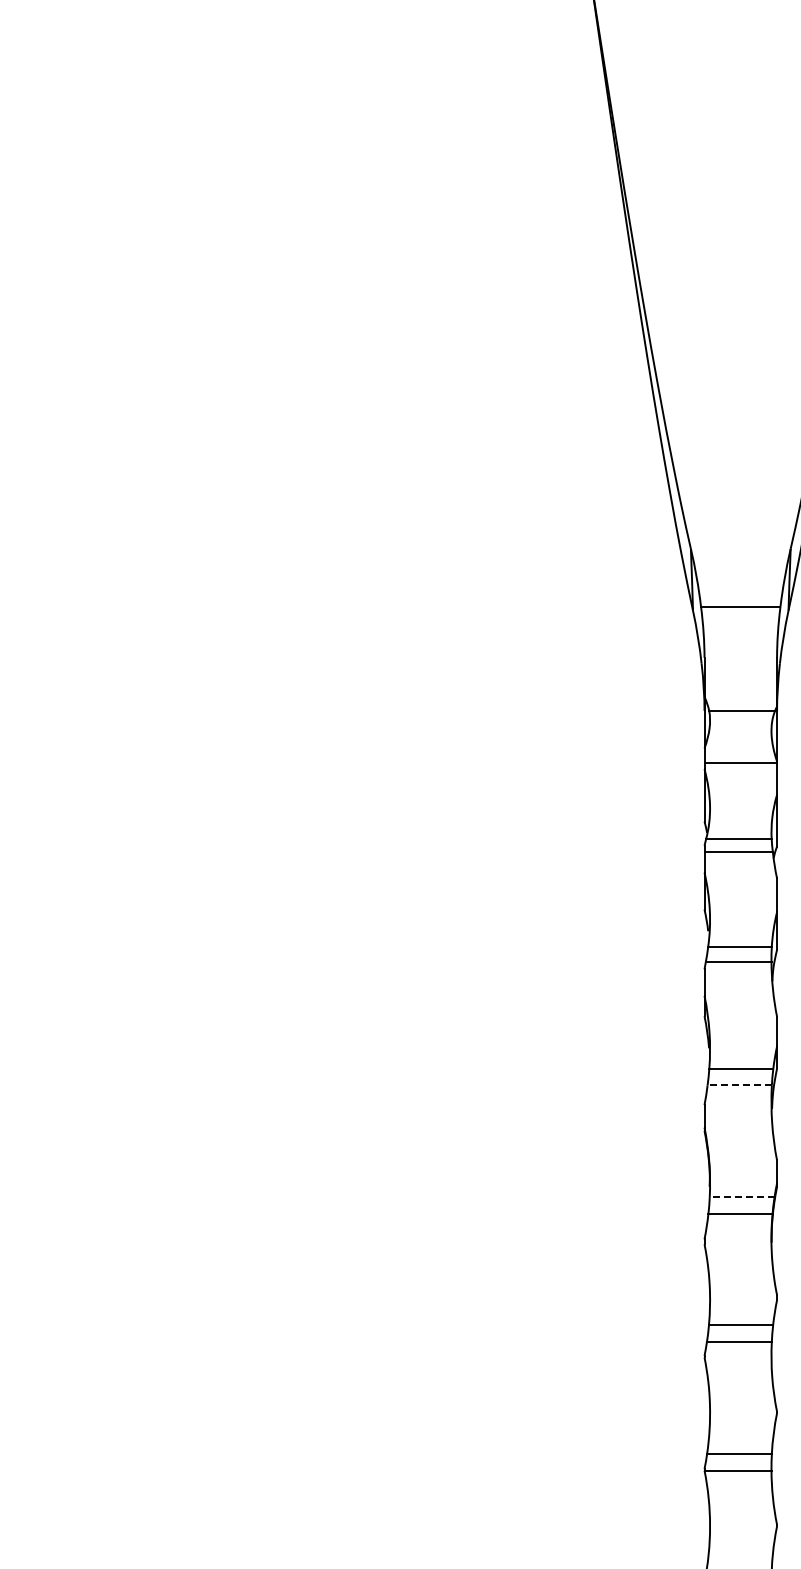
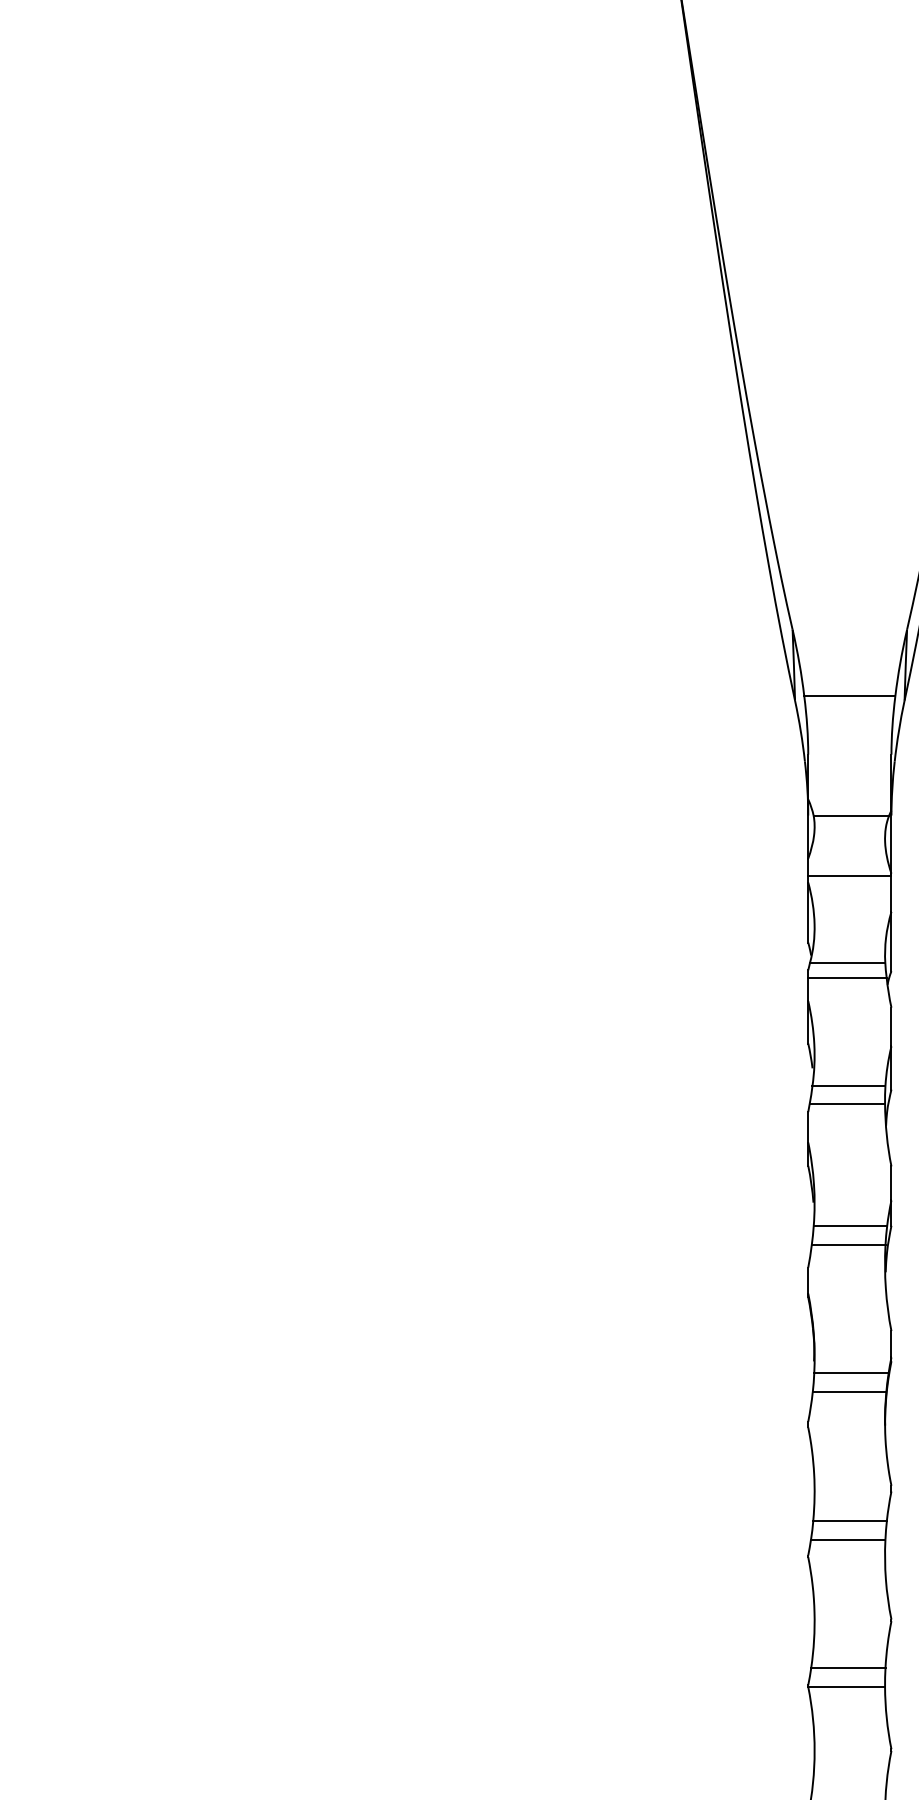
line: (739, 1085) -> (848, 1245), dashed -> solid
line: (741, 1197) -> (850, 1373), dashed -> solid

